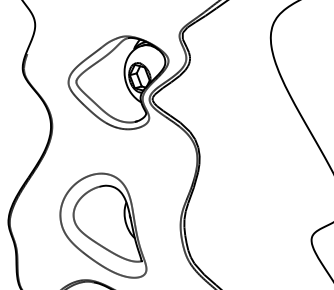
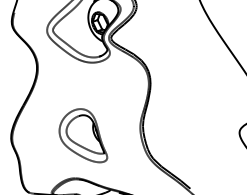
part: (103, 225) -> (82, 136), size x0.7

